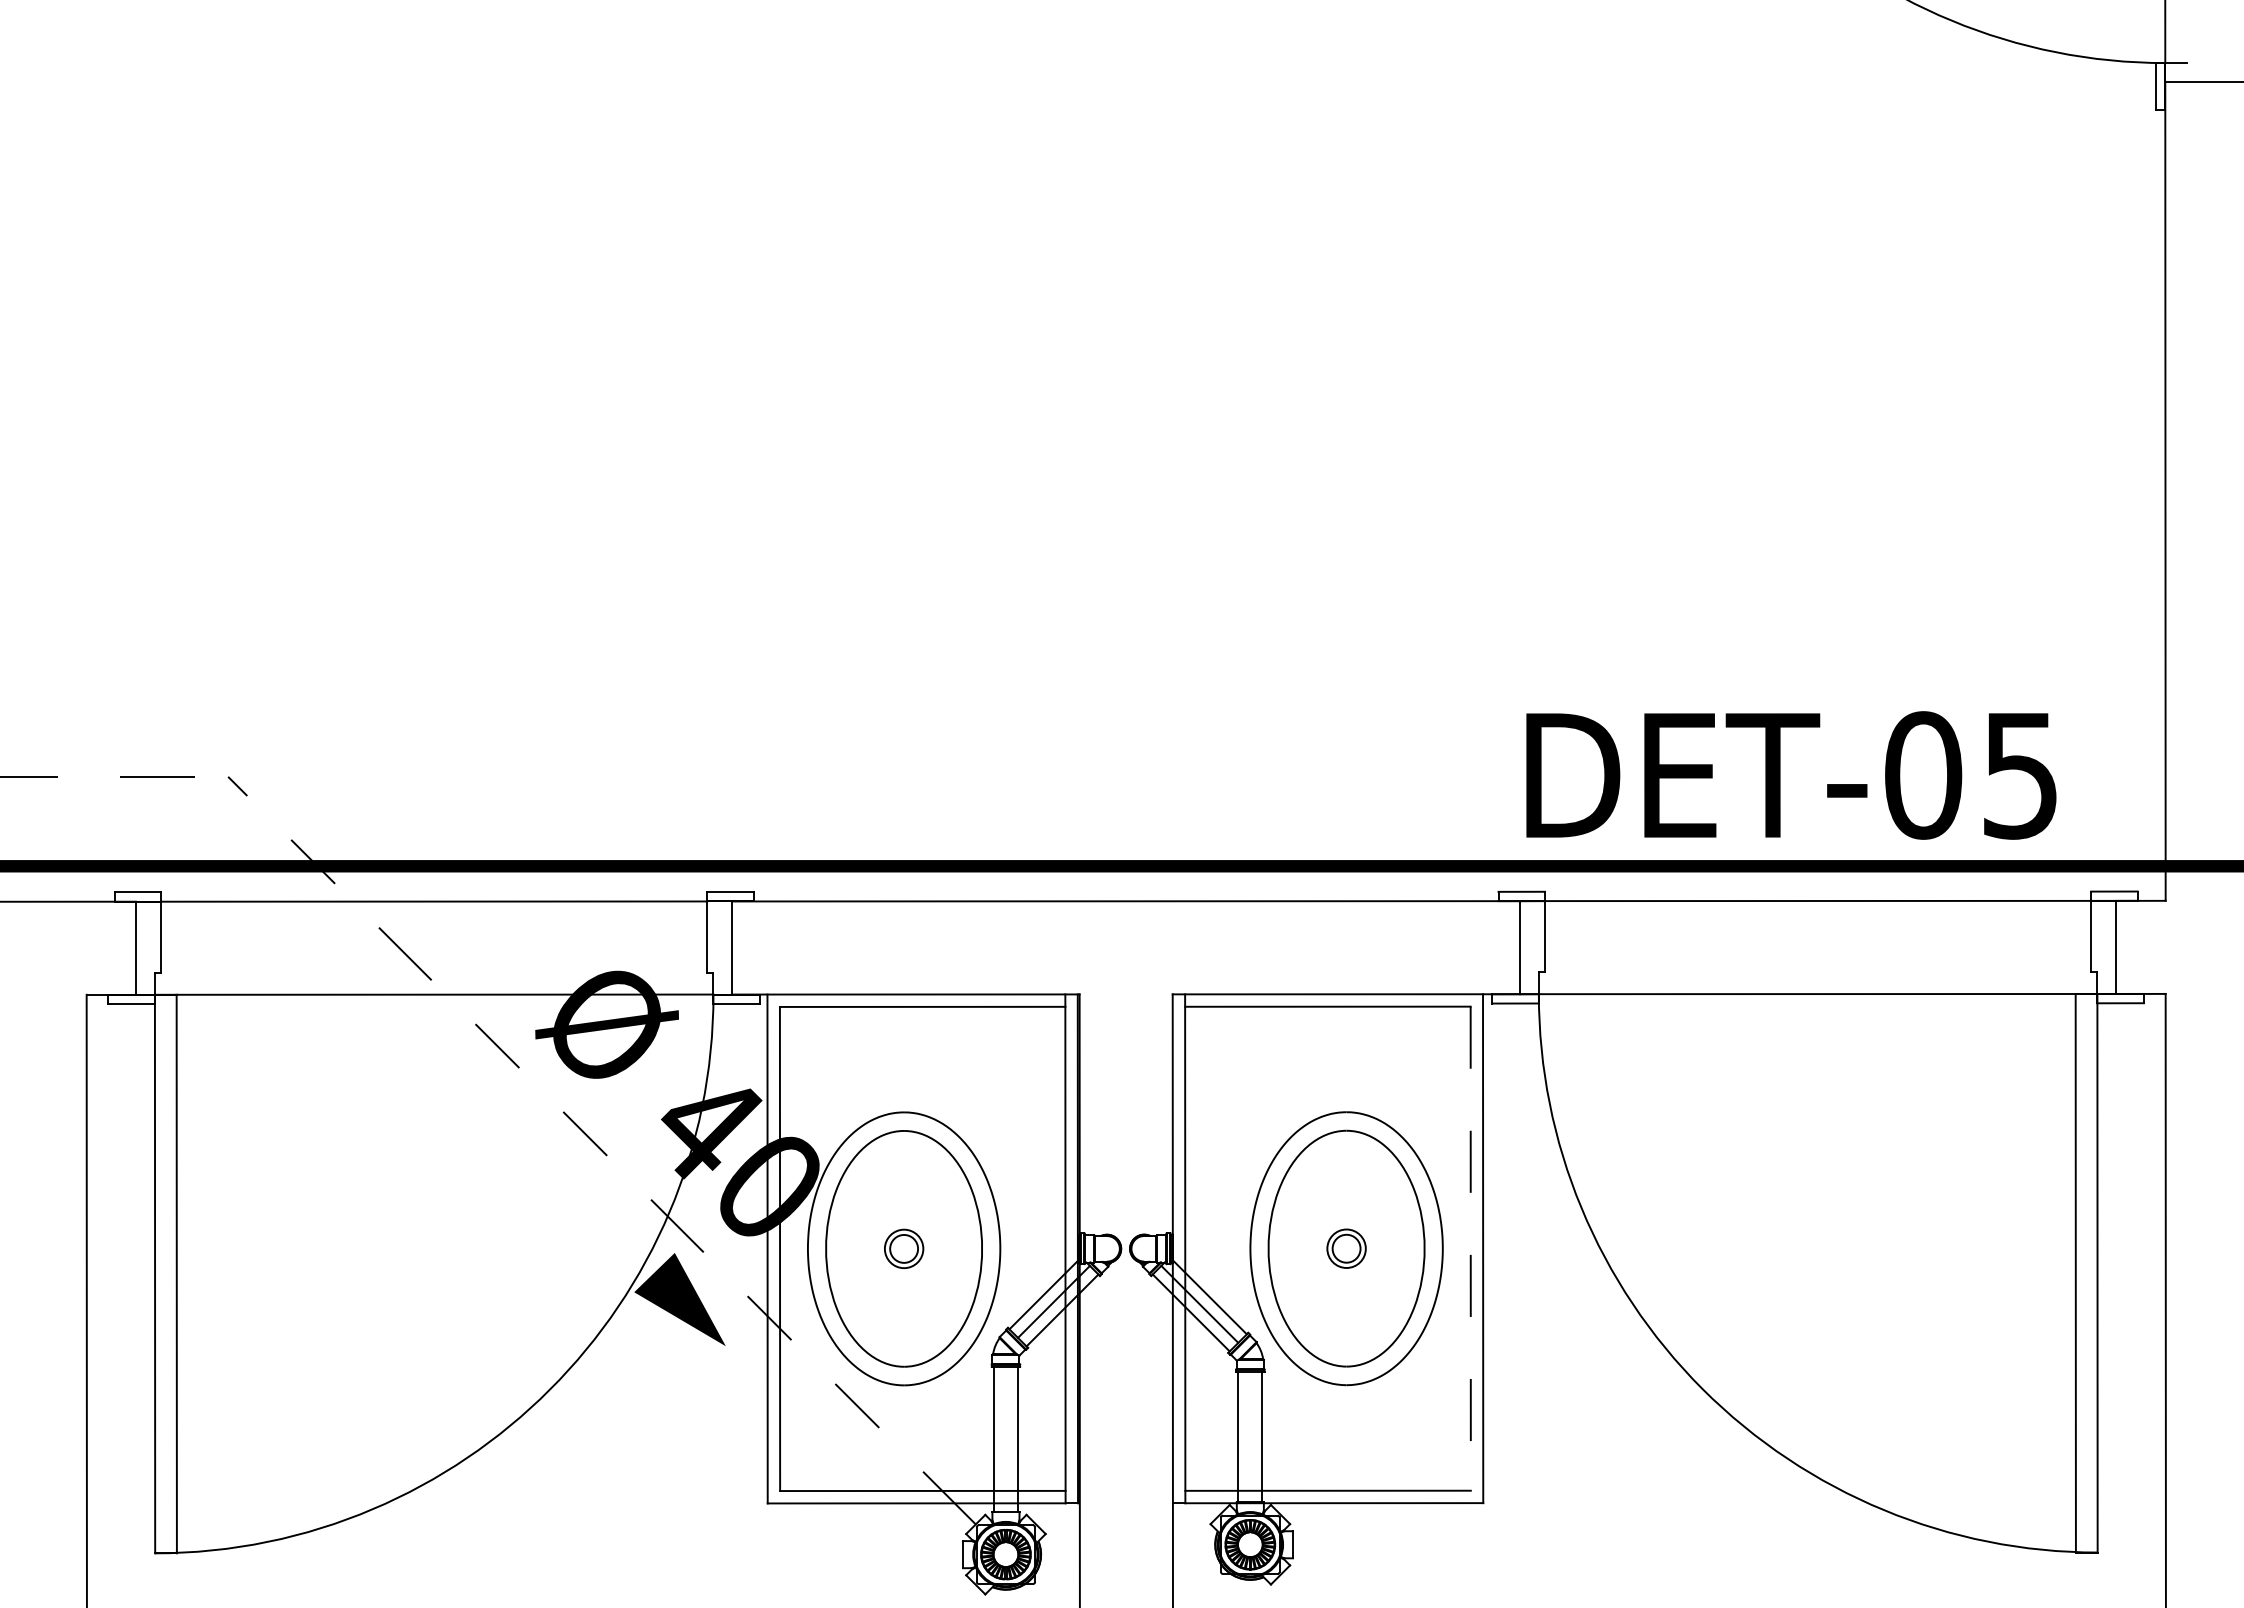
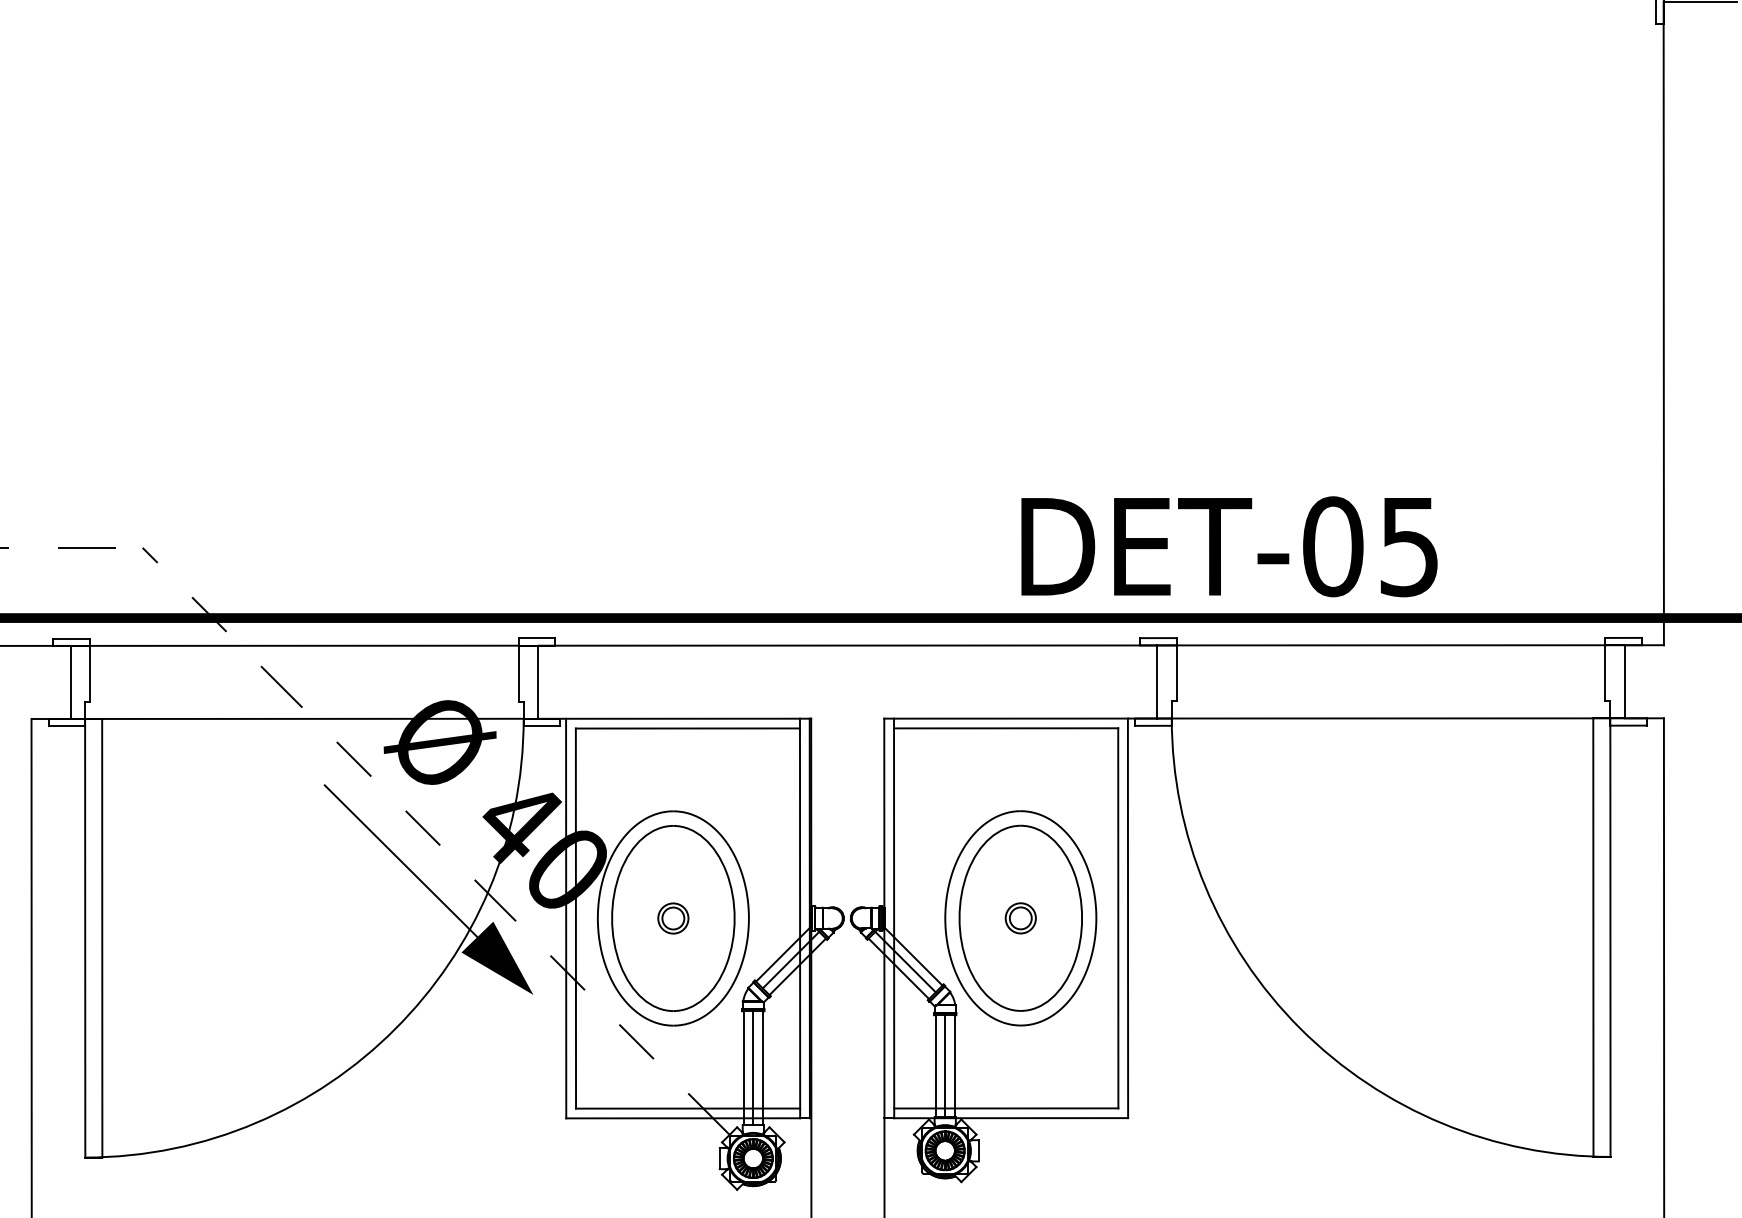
text: (1791, 775) -> (1229, 546), moved
line: (557, 1175) -> (401, 860), added
line: (1470, 1249) -> (1118, 918), dashed -> solid
line: (1250, 1437) -> (945, 1066), added
line: (1005, 1439) -> (752, 1068), added

